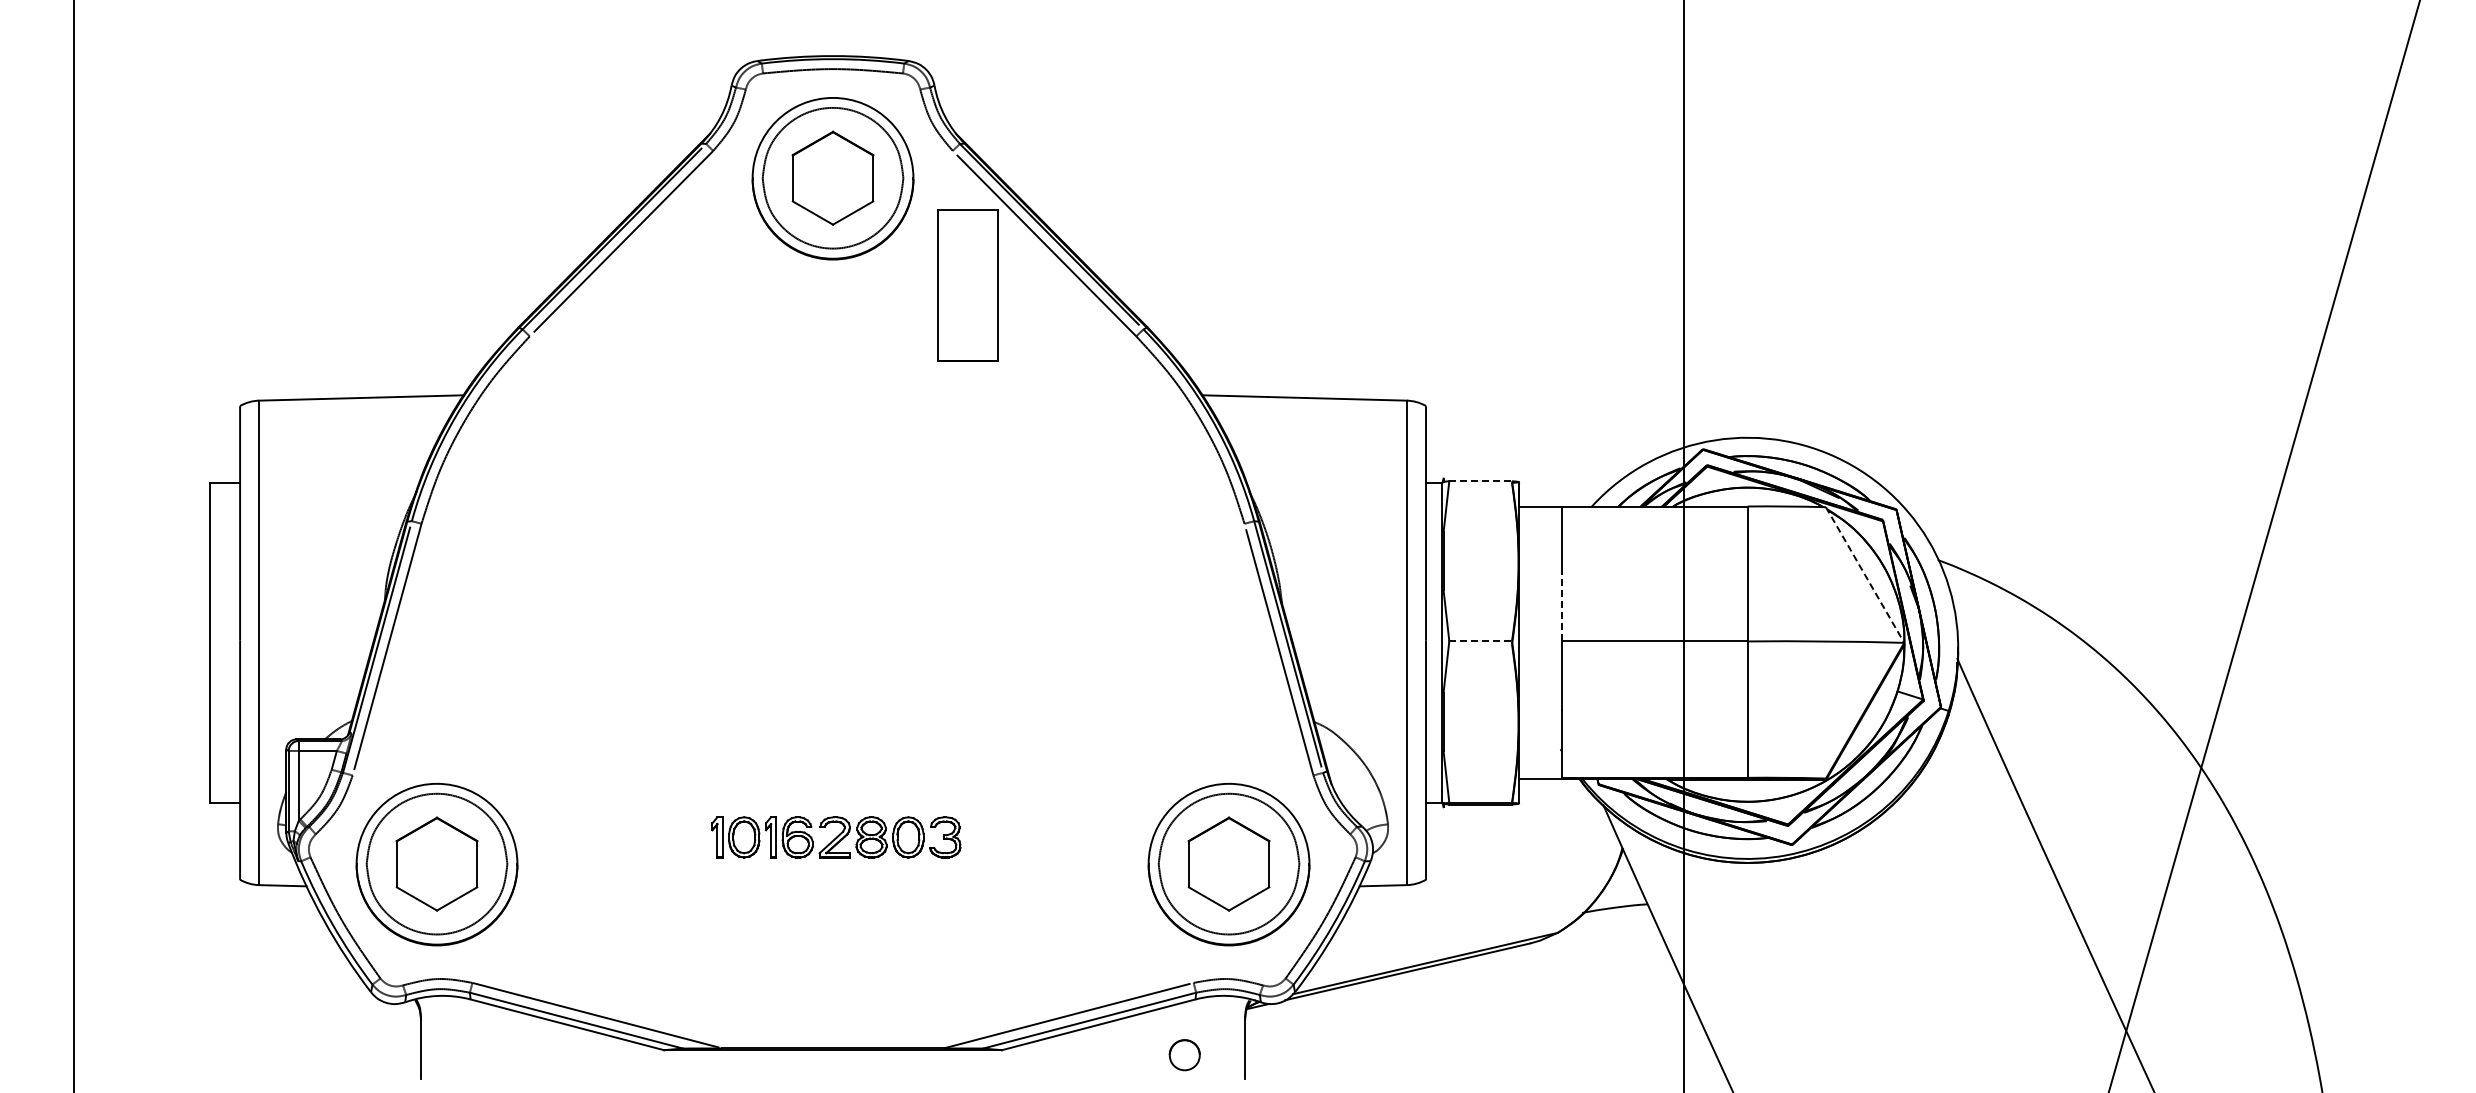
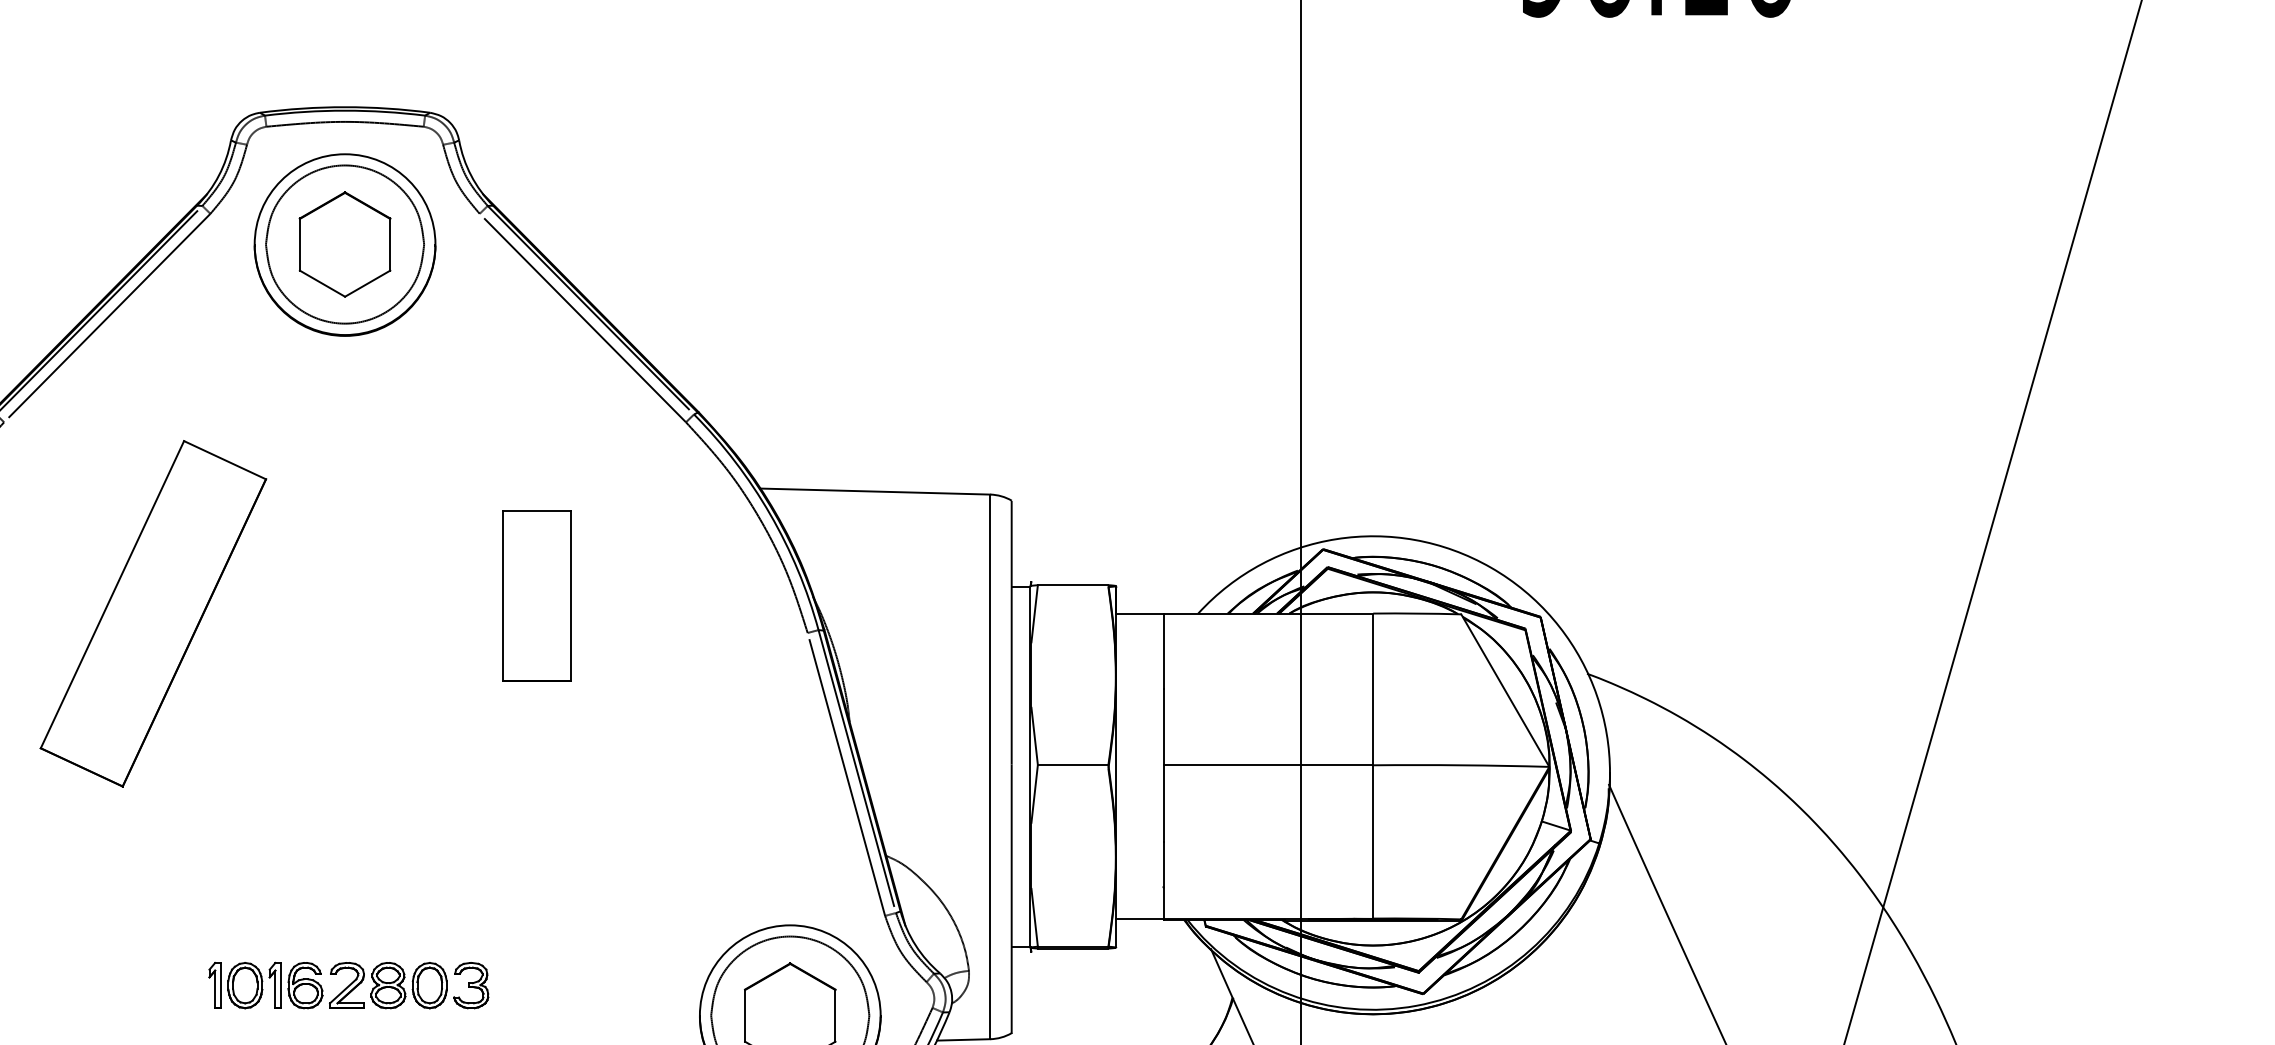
part: (967, 285) -> (536, 595), moved
line: (1481, 481) -> (1074, 585), dashed -> solid
part: (662, 506) -> (153, 613), added
line: (1865, 575) -> (1505, 691), dashed -> solid
line: (1561, 607) -> (1164, 727), dashed -> solid
line: (1481, 641) -> (1074, 765), dashed -> solid

